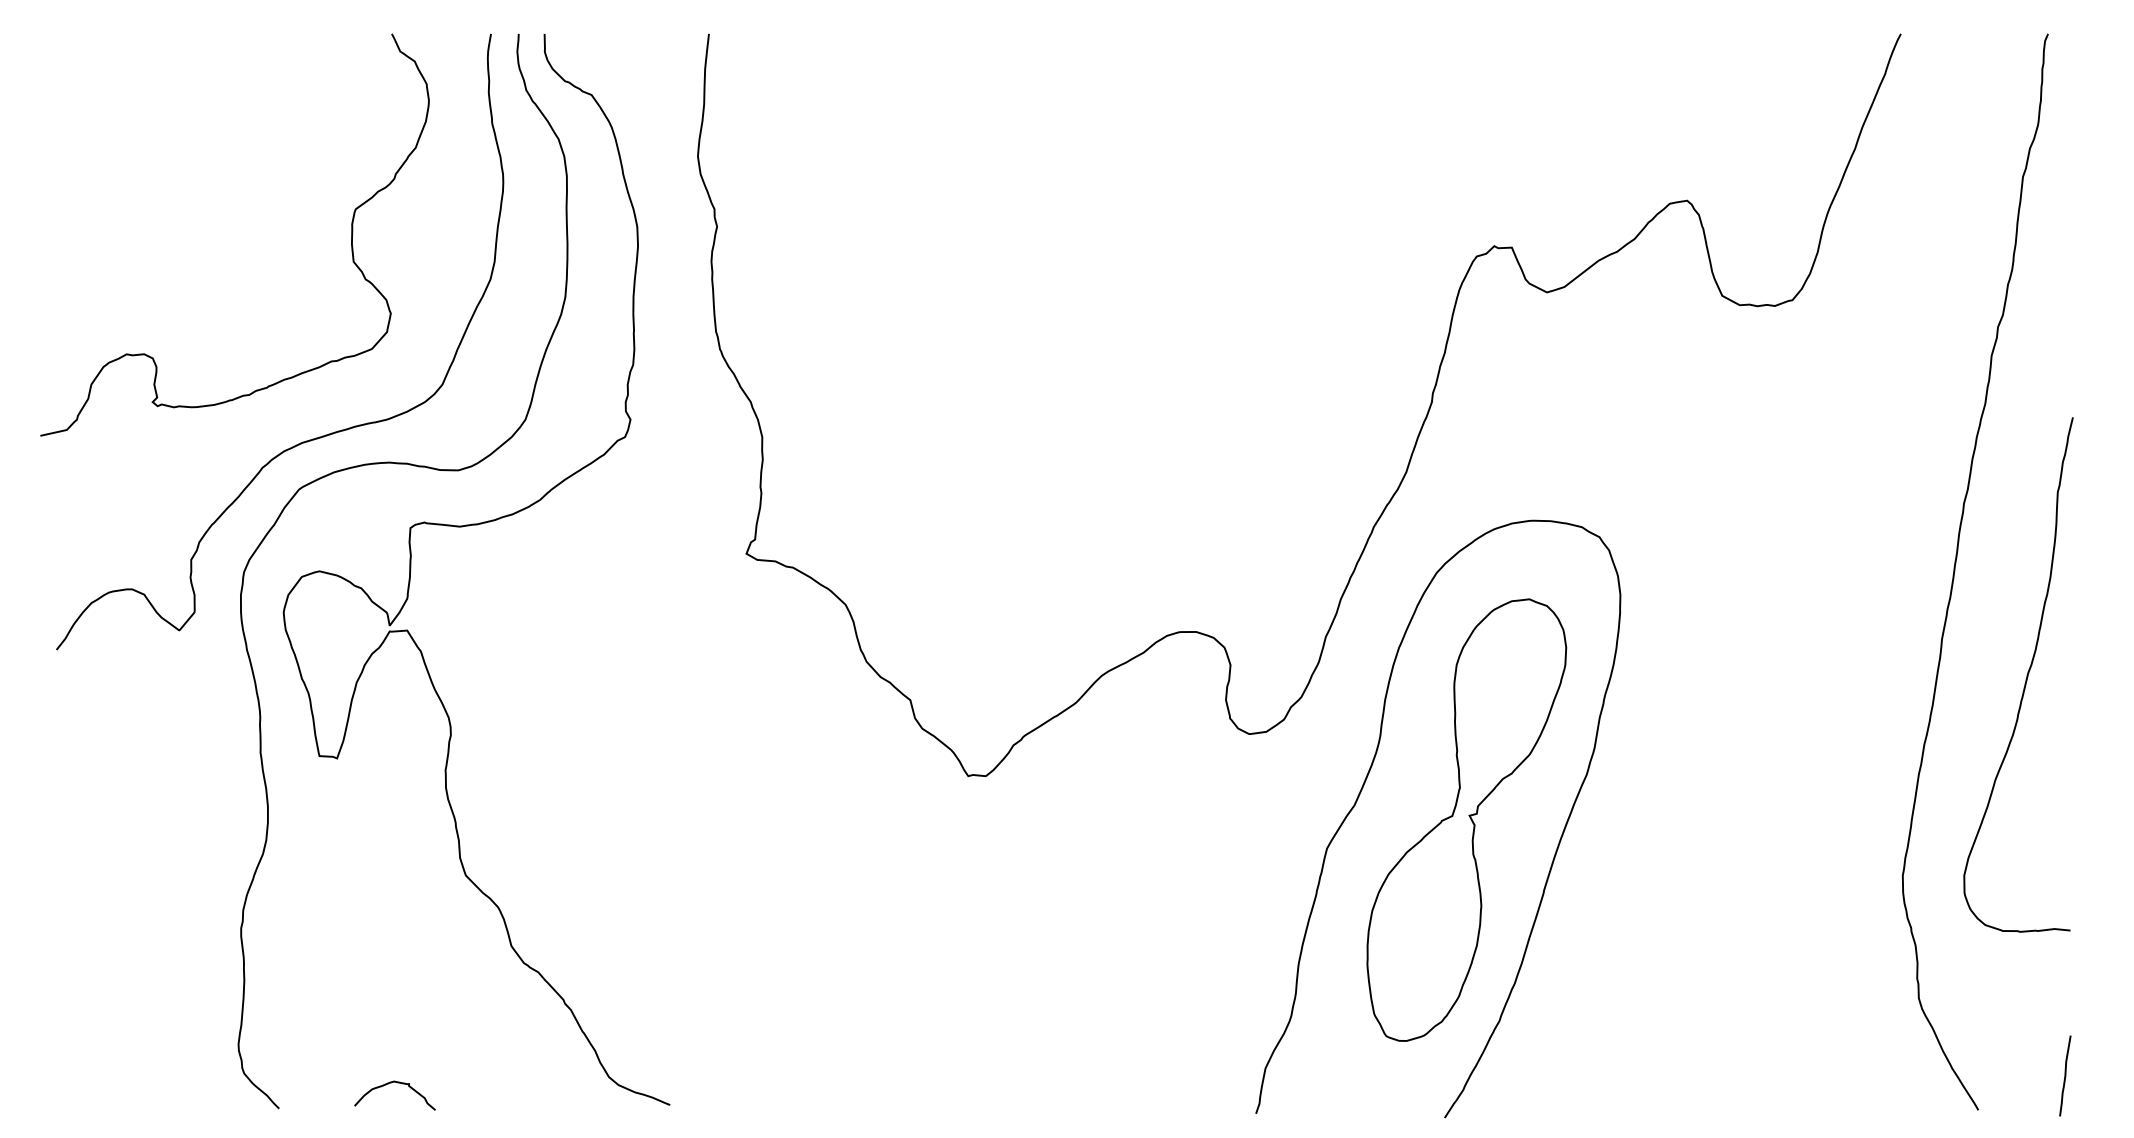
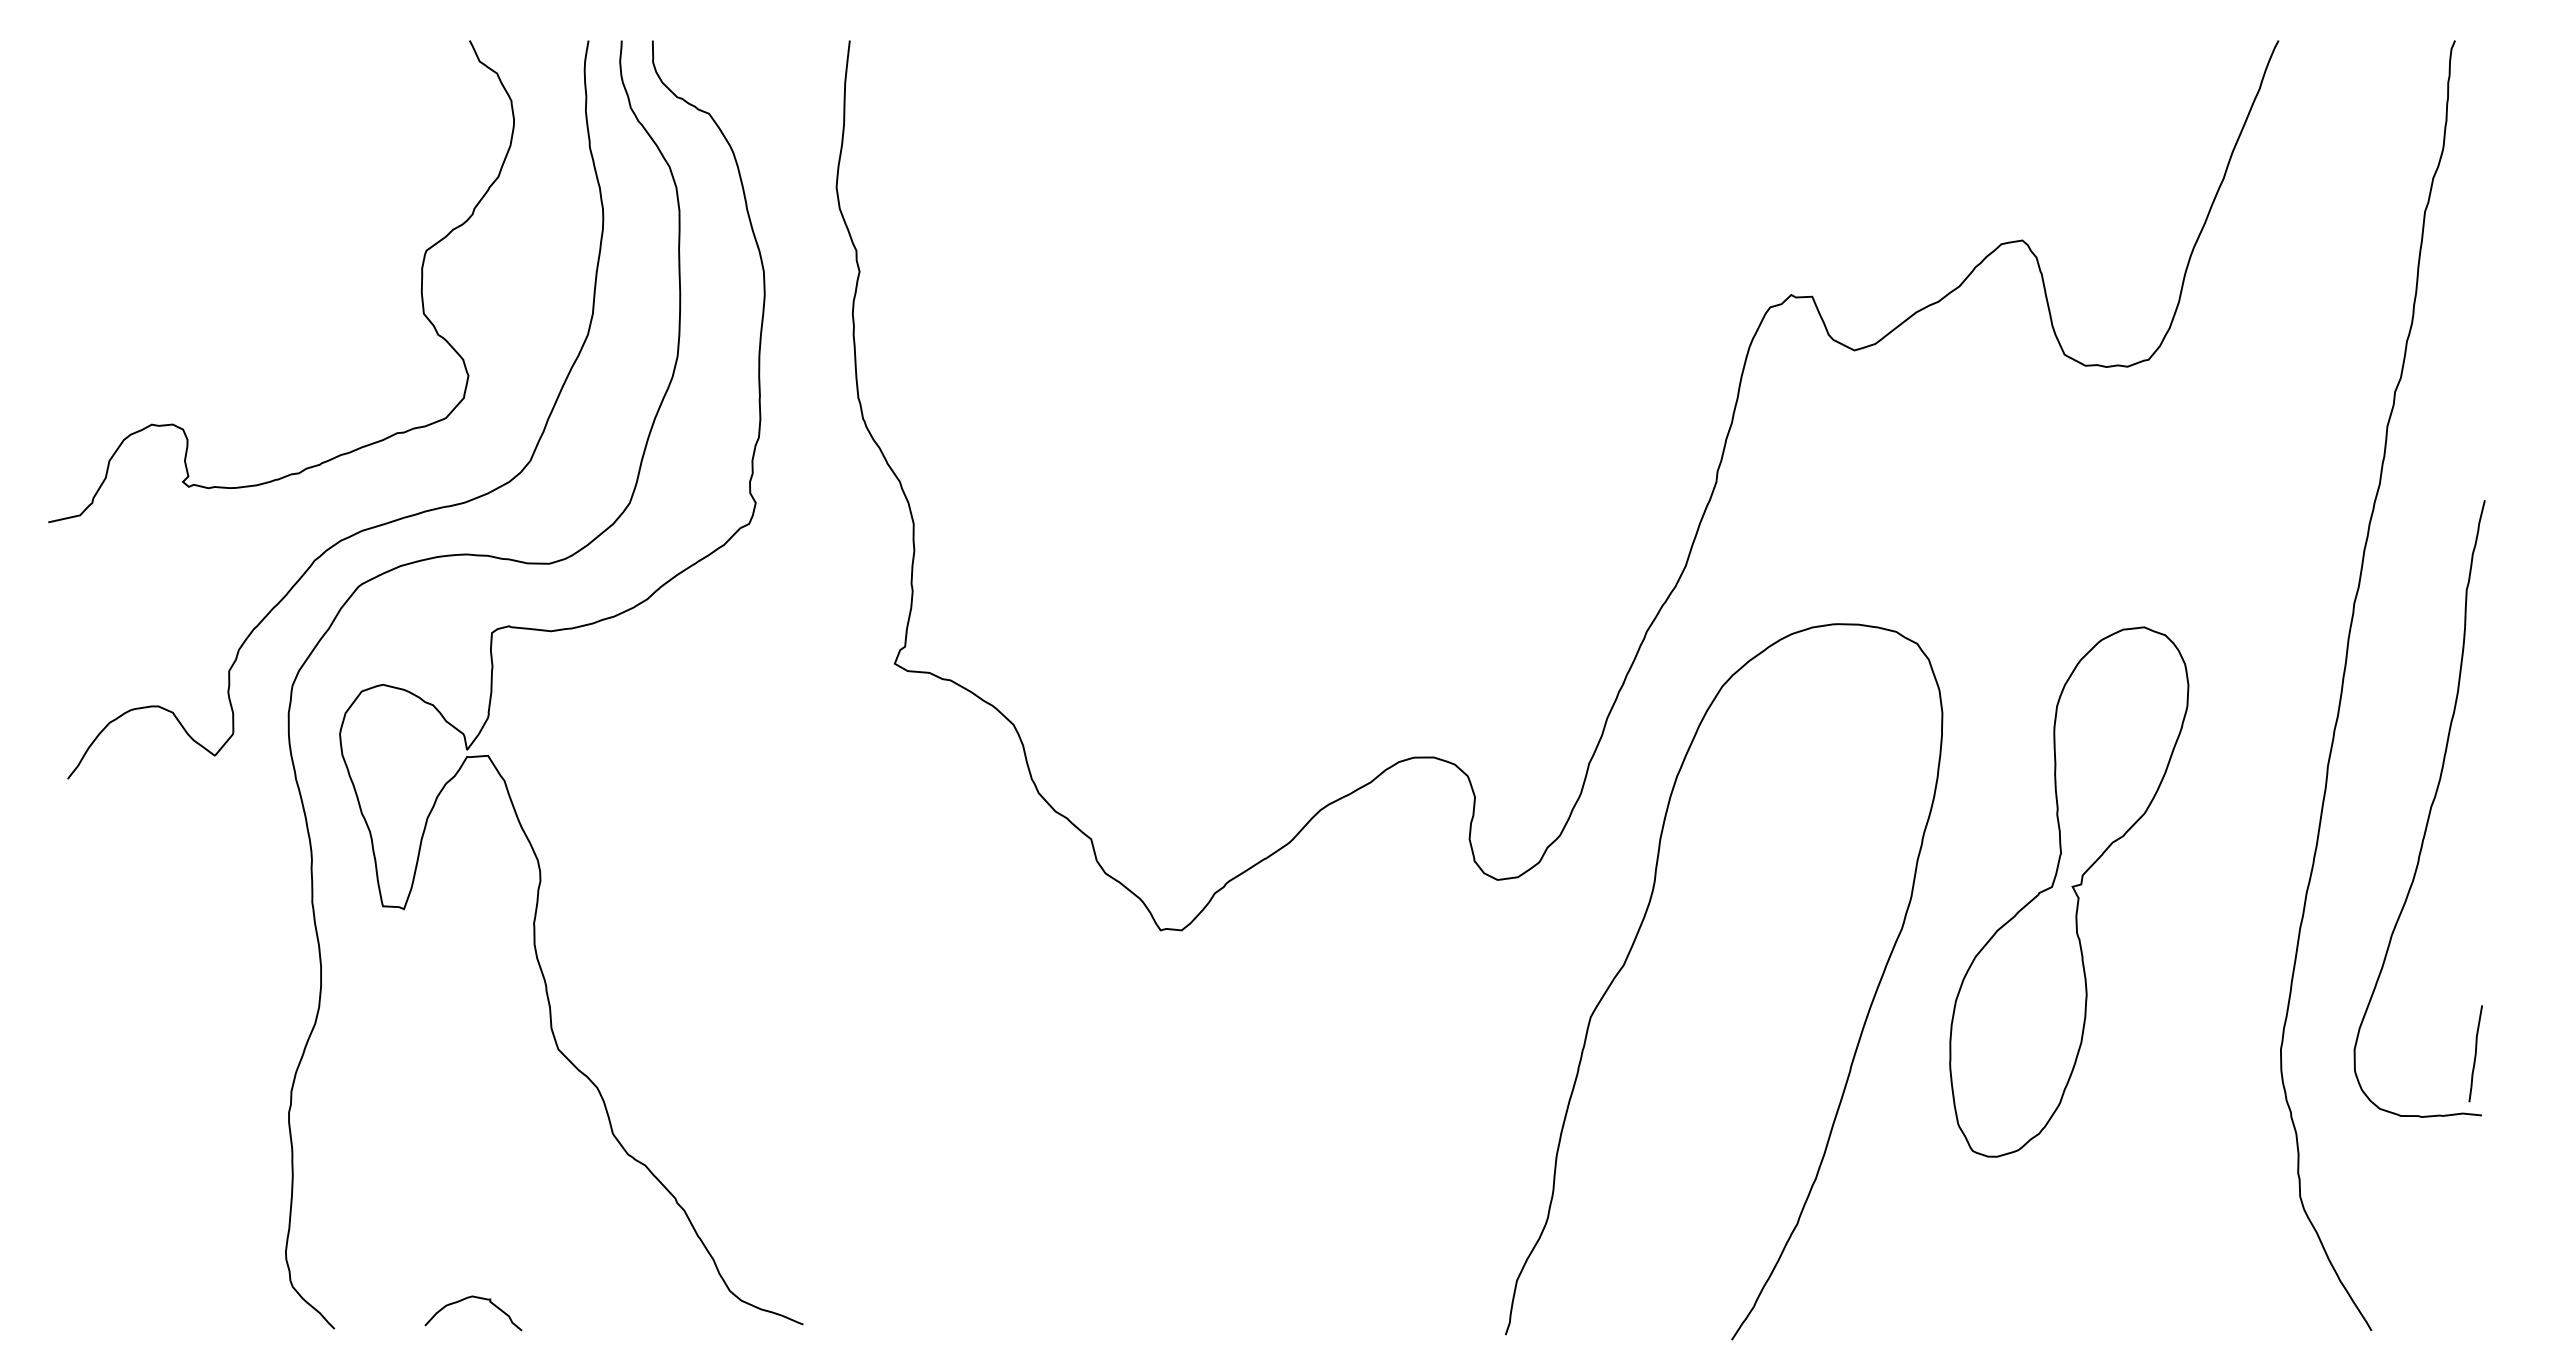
part: (1466, 819) -> (2069, 891), moved
curve: (2065, 1075) -> (2475, 1053), moved

